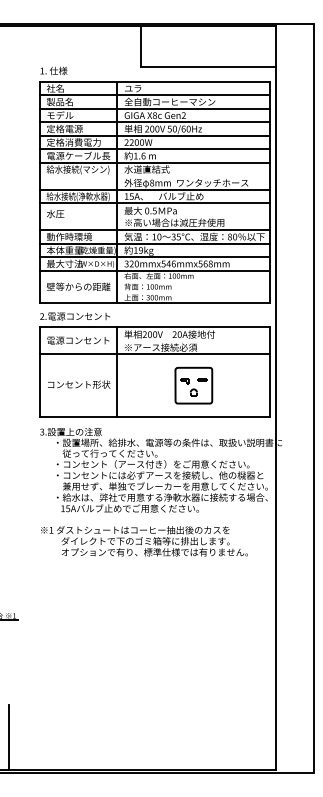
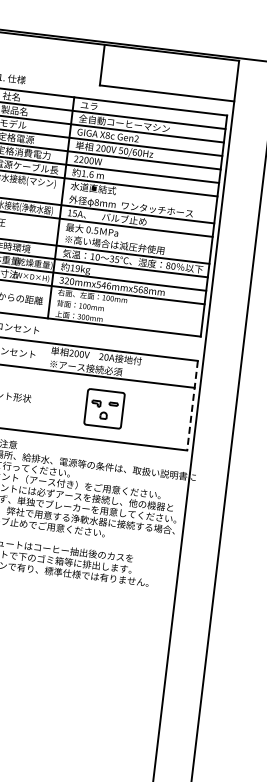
line: (117, 372) -> (39, 387), removed
line: (270, 372) -> (192, 405), solid -> dashed
part: (193, 385) -> (104, 408), moved

